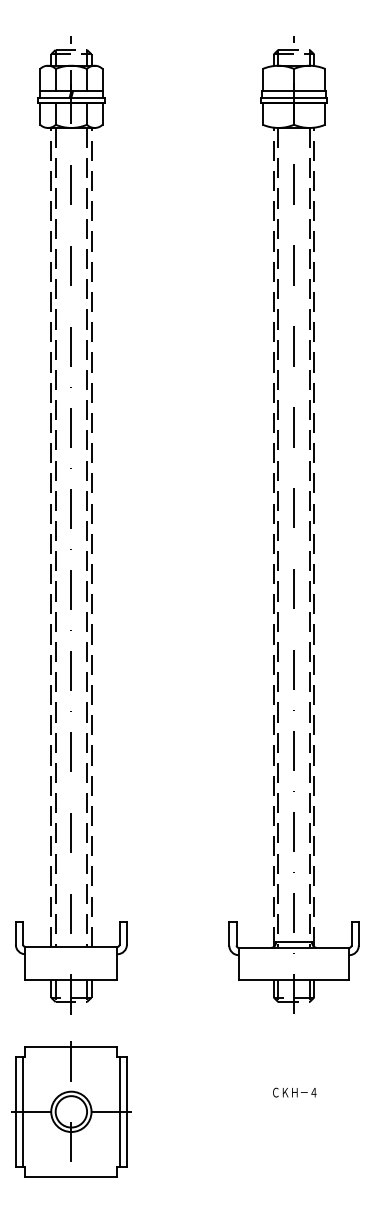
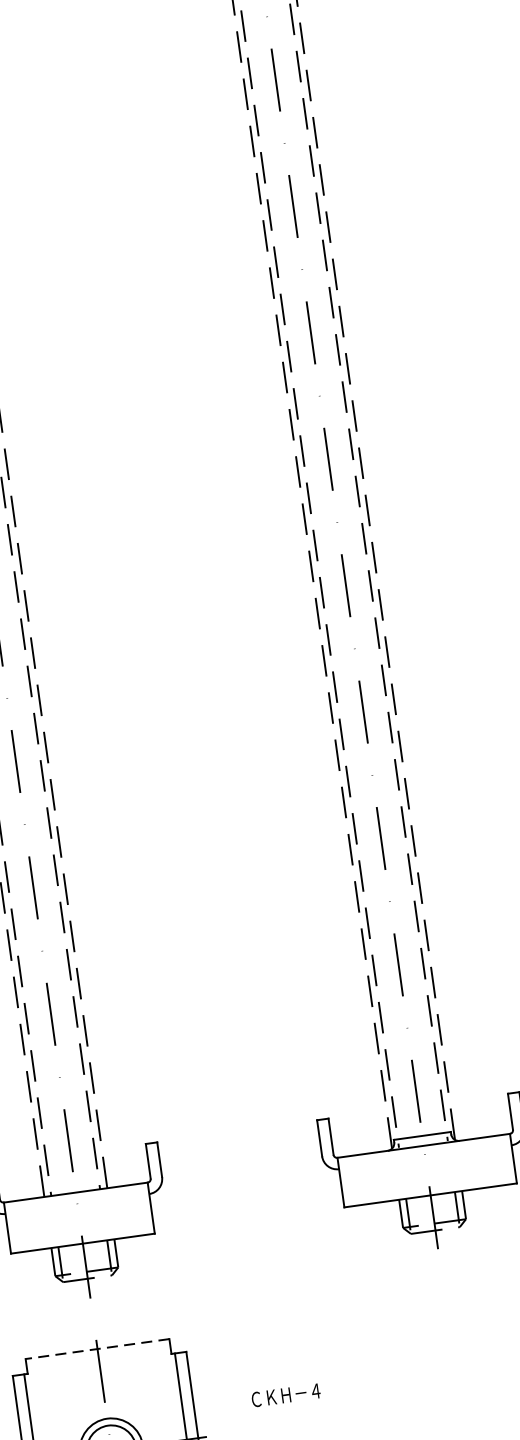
line: (70, 1047) -> (96, 1349), solid -> dashed
text: (294, 1092) -> (285, 1395), moved

